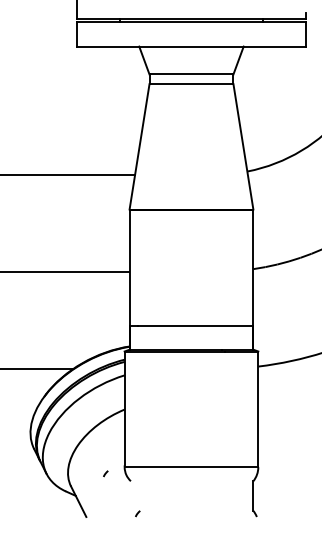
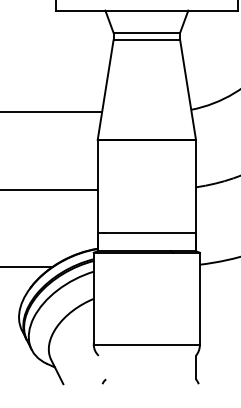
curve: (105, 473) -> (78, 349), removed

